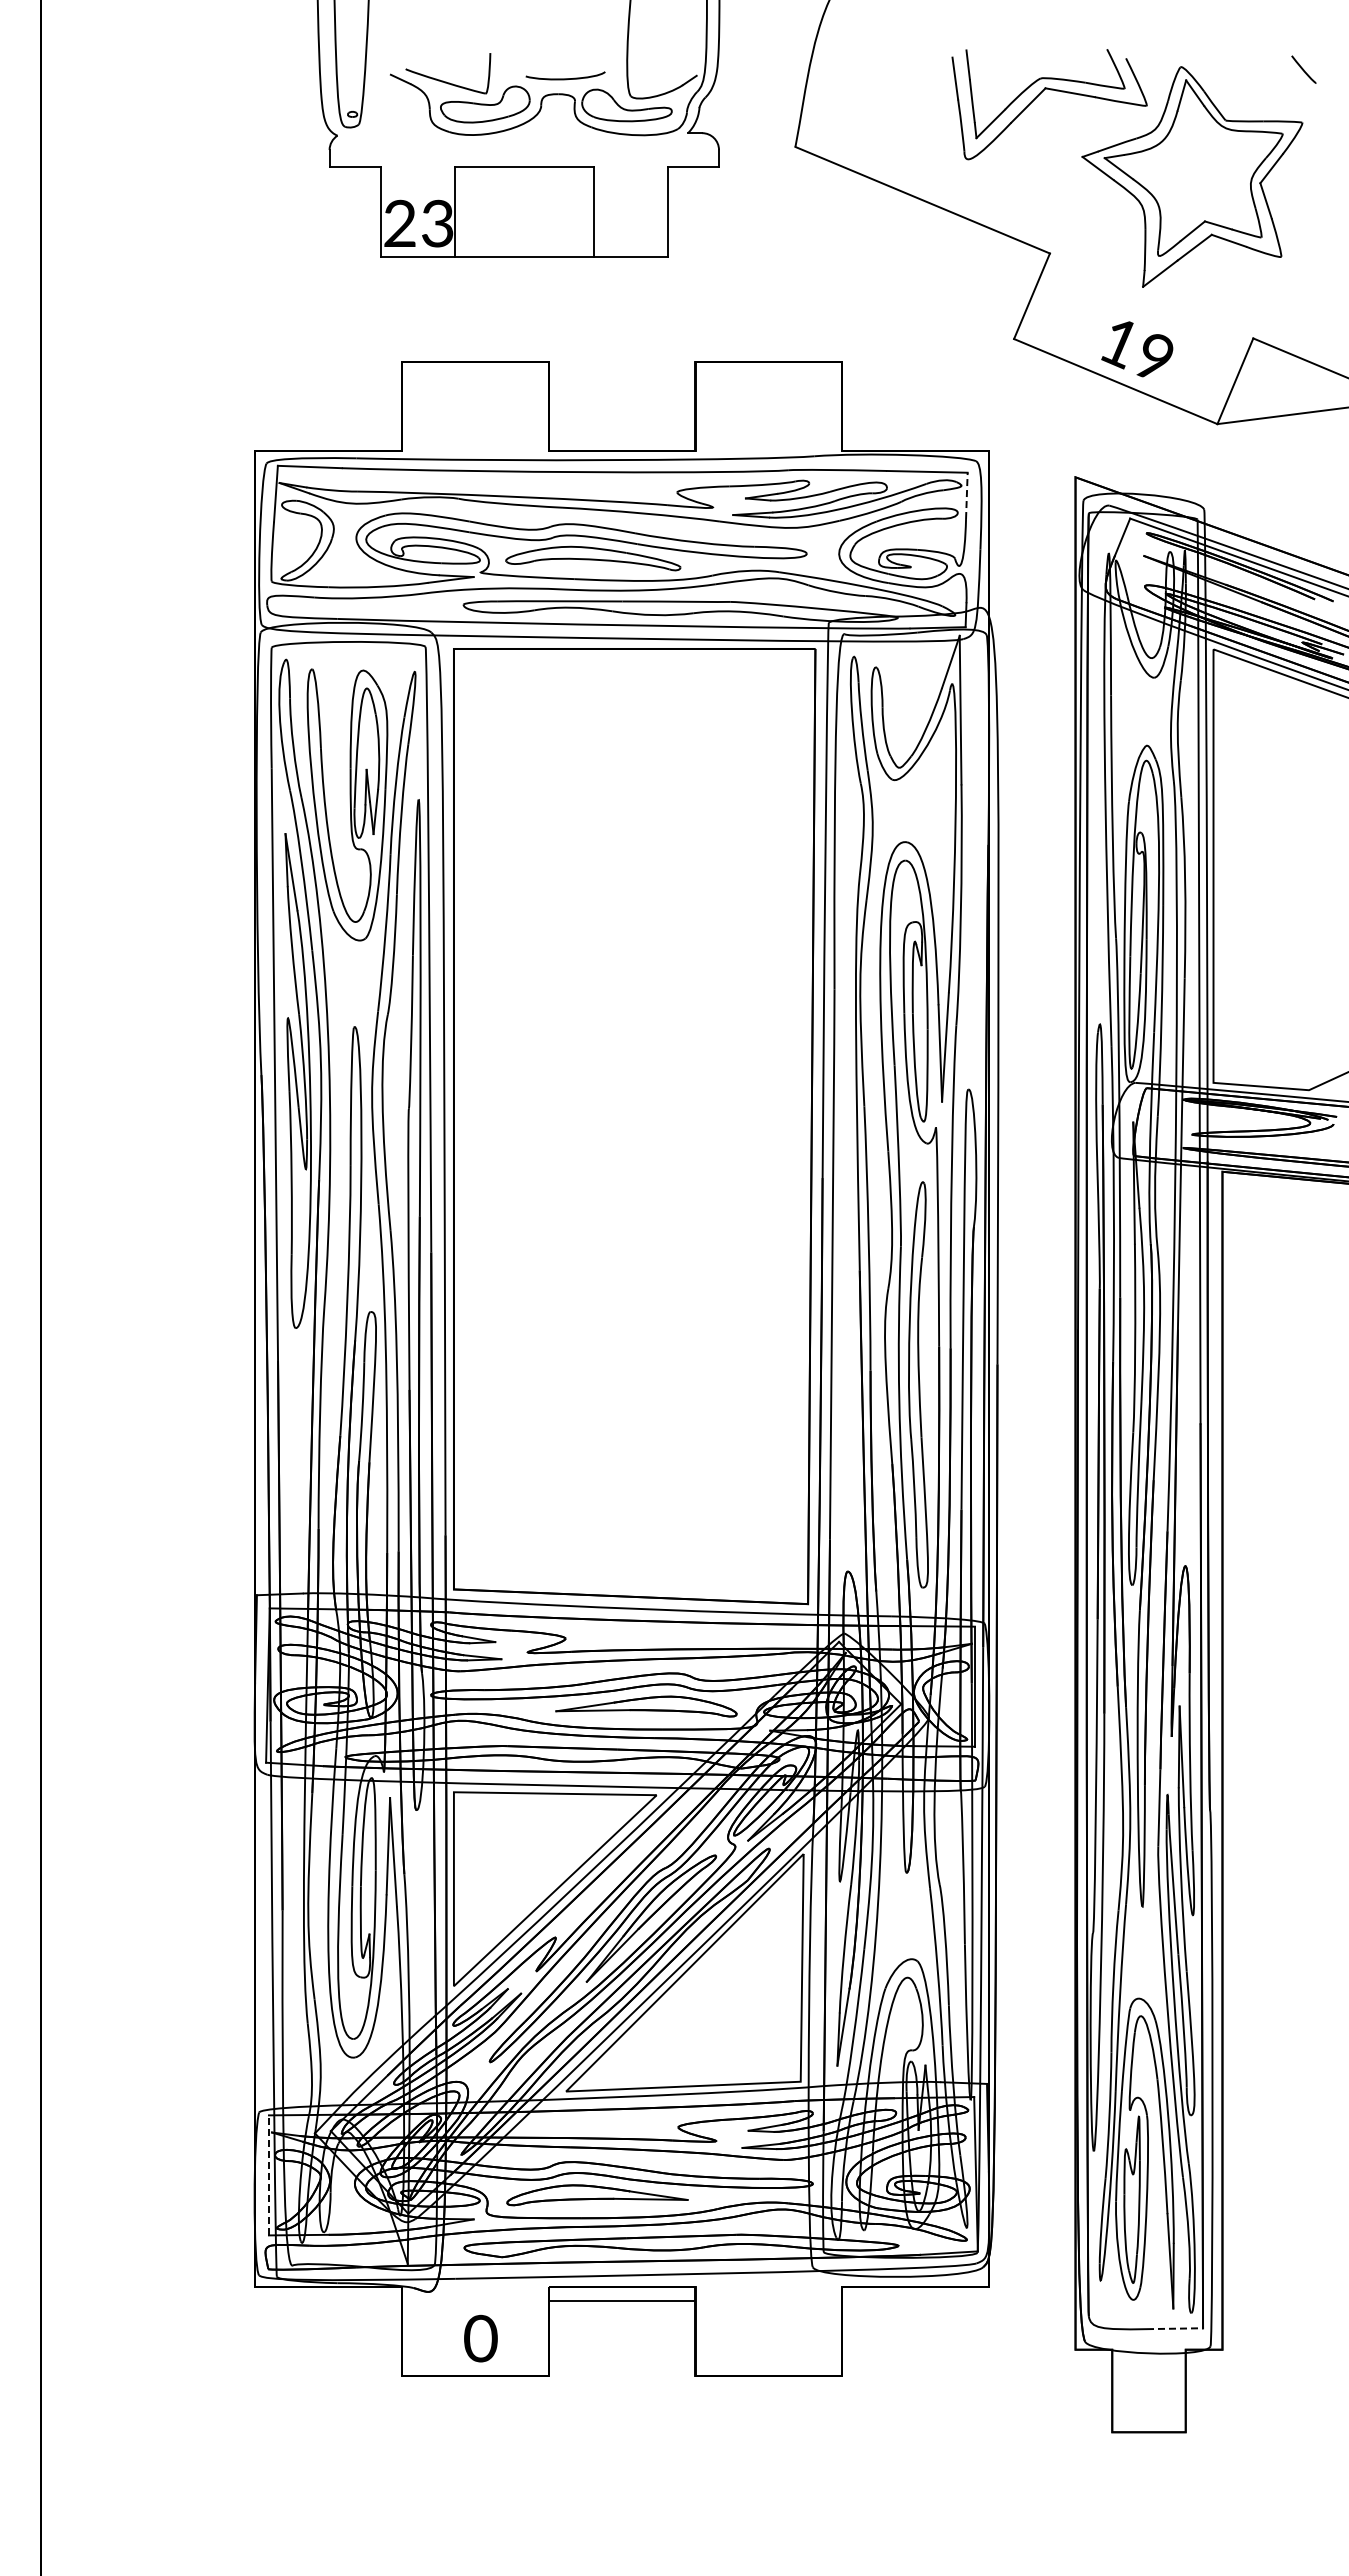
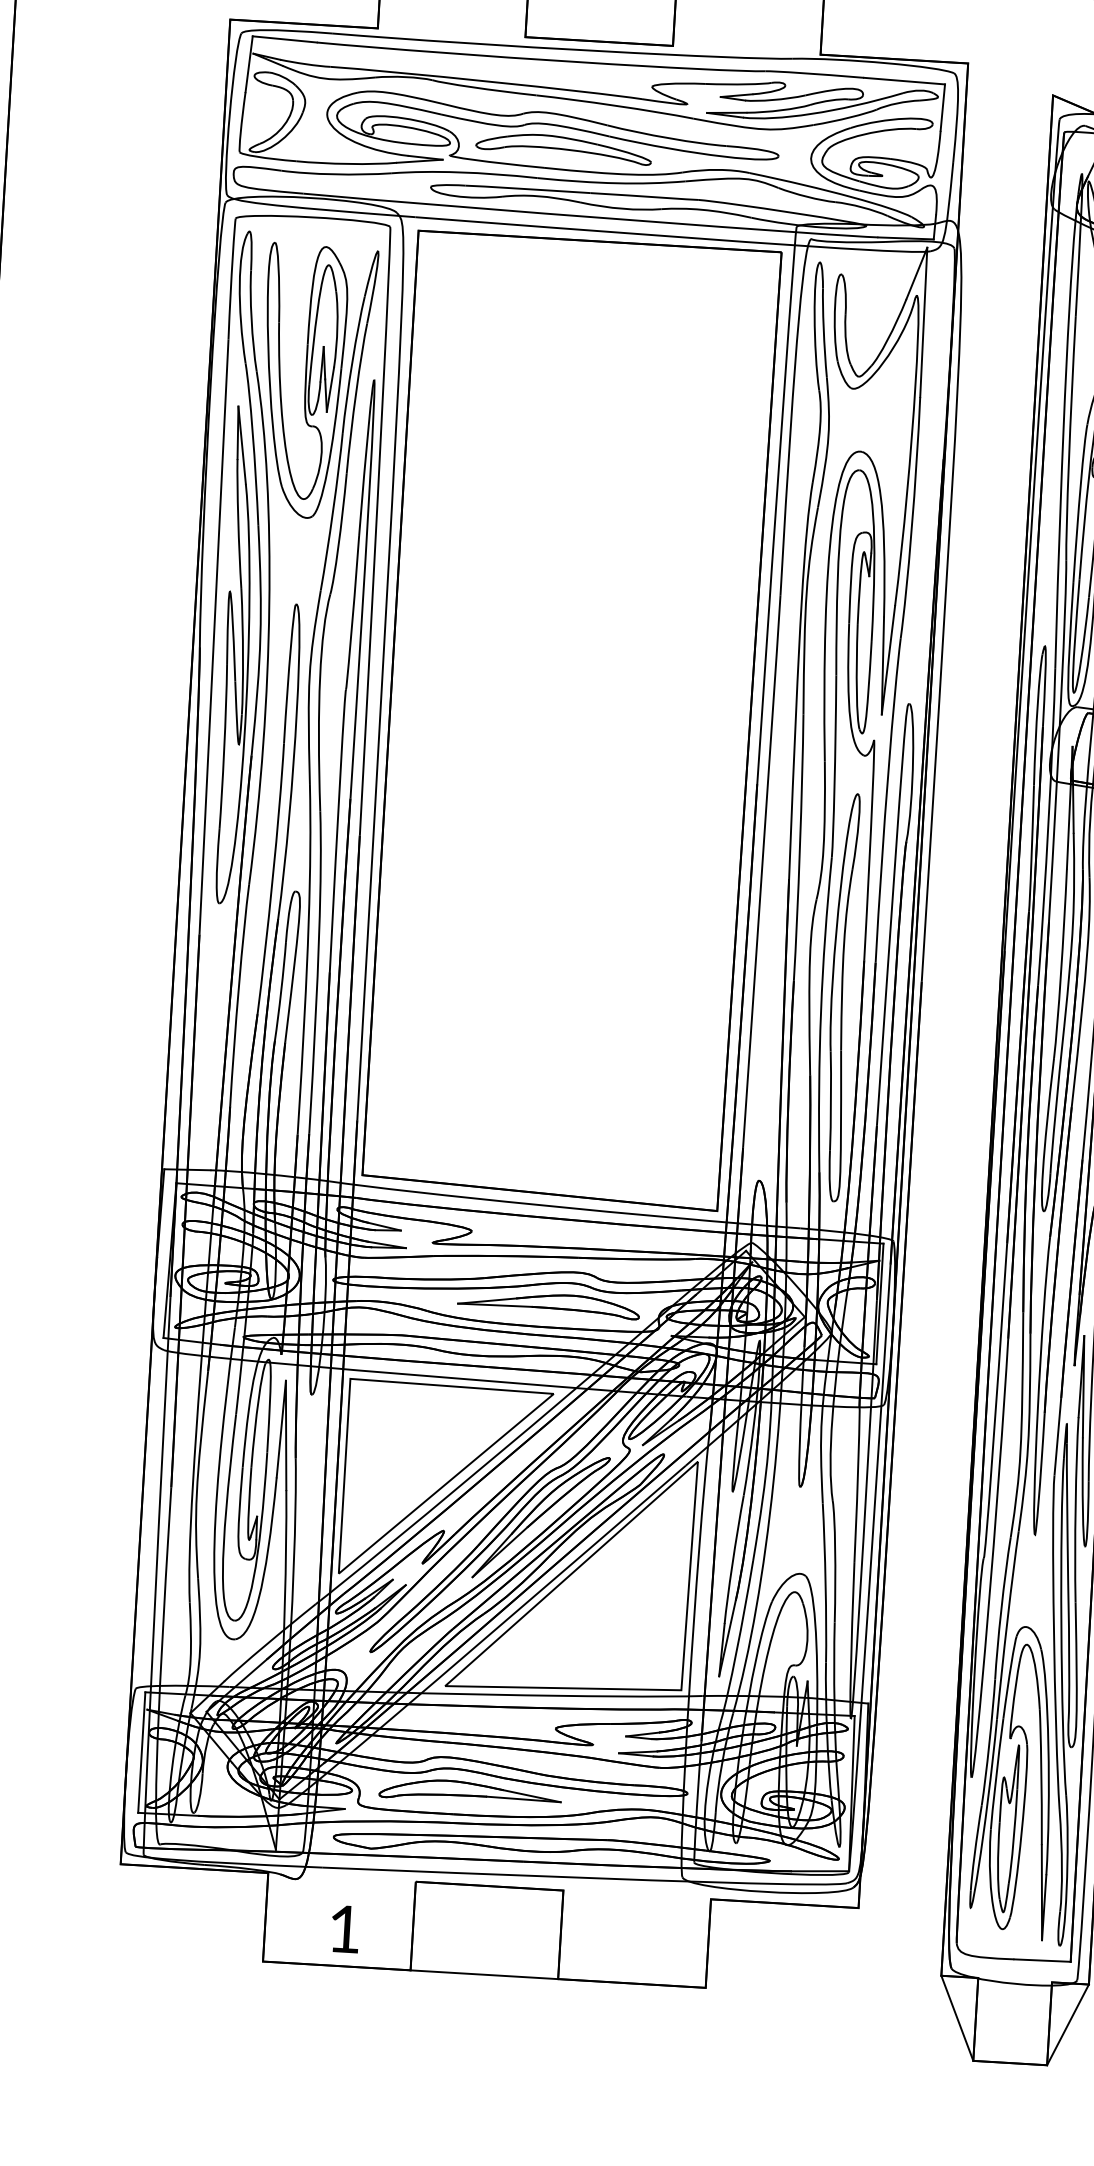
line: (966, 495) -> (942, 107), dashed -> solid
line: (268, 2174) -> (141, 1751), dashed -> solid
line: (621, 2300) -> (483, 1974), moved
line: (1175, 2328) -> (1043, 1960), dashed -> solid
text: (480, 2338) -> (344, 1929), 0 -> 1
line: (1093, 2390) -> (956, 2017), added
line: (1203, 2390) -> (1067, 2024), added

